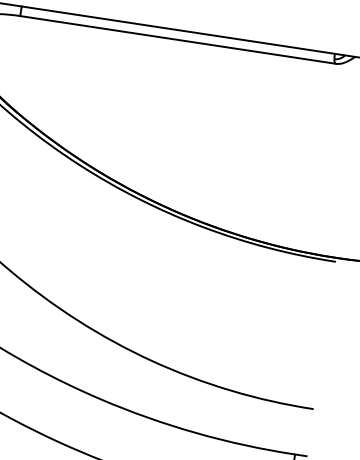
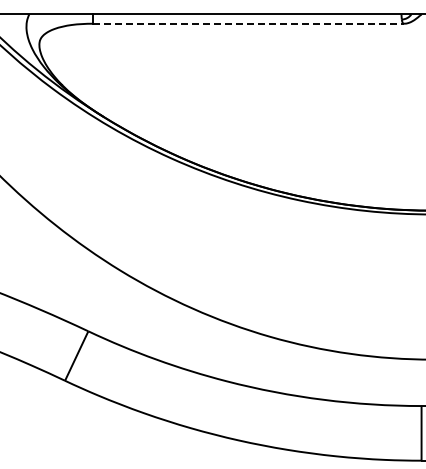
line: (178, 39) -> (248, 23), solid -> dashed

